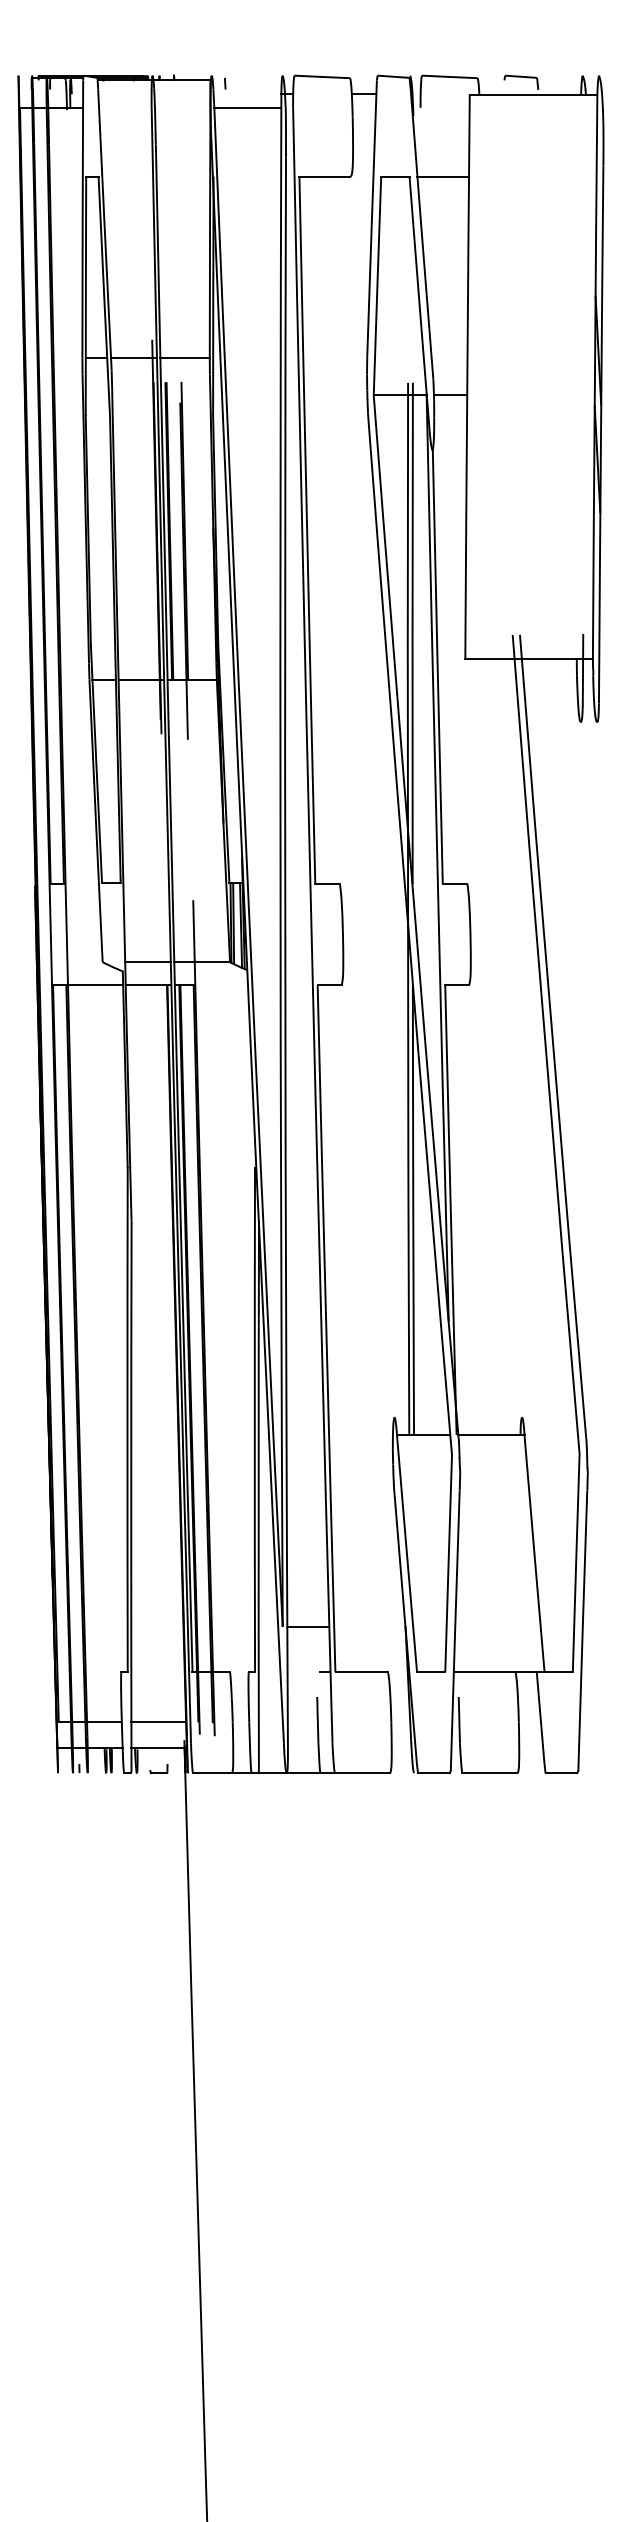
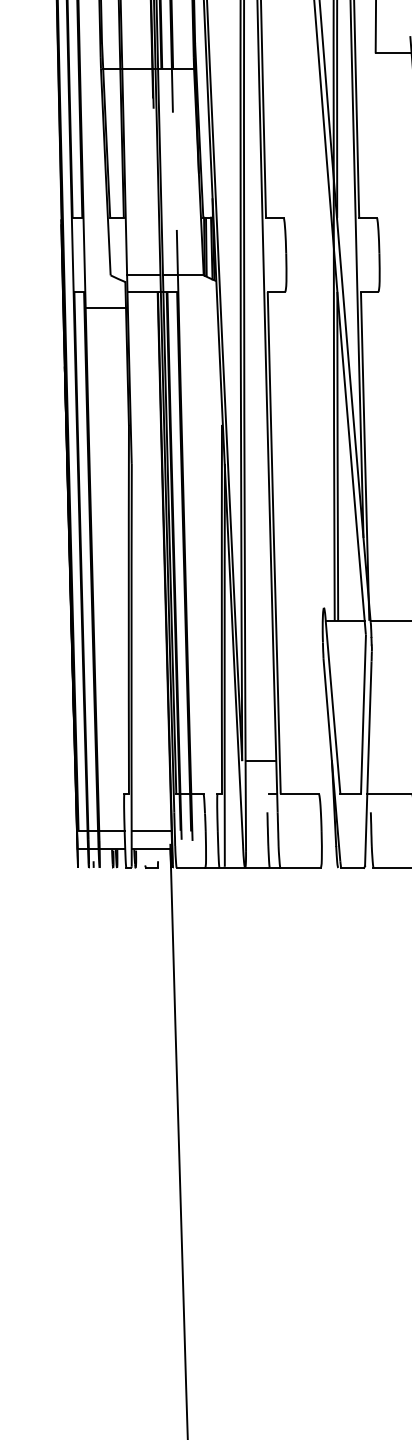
line: (95, 985) -> (105, 308), moved

